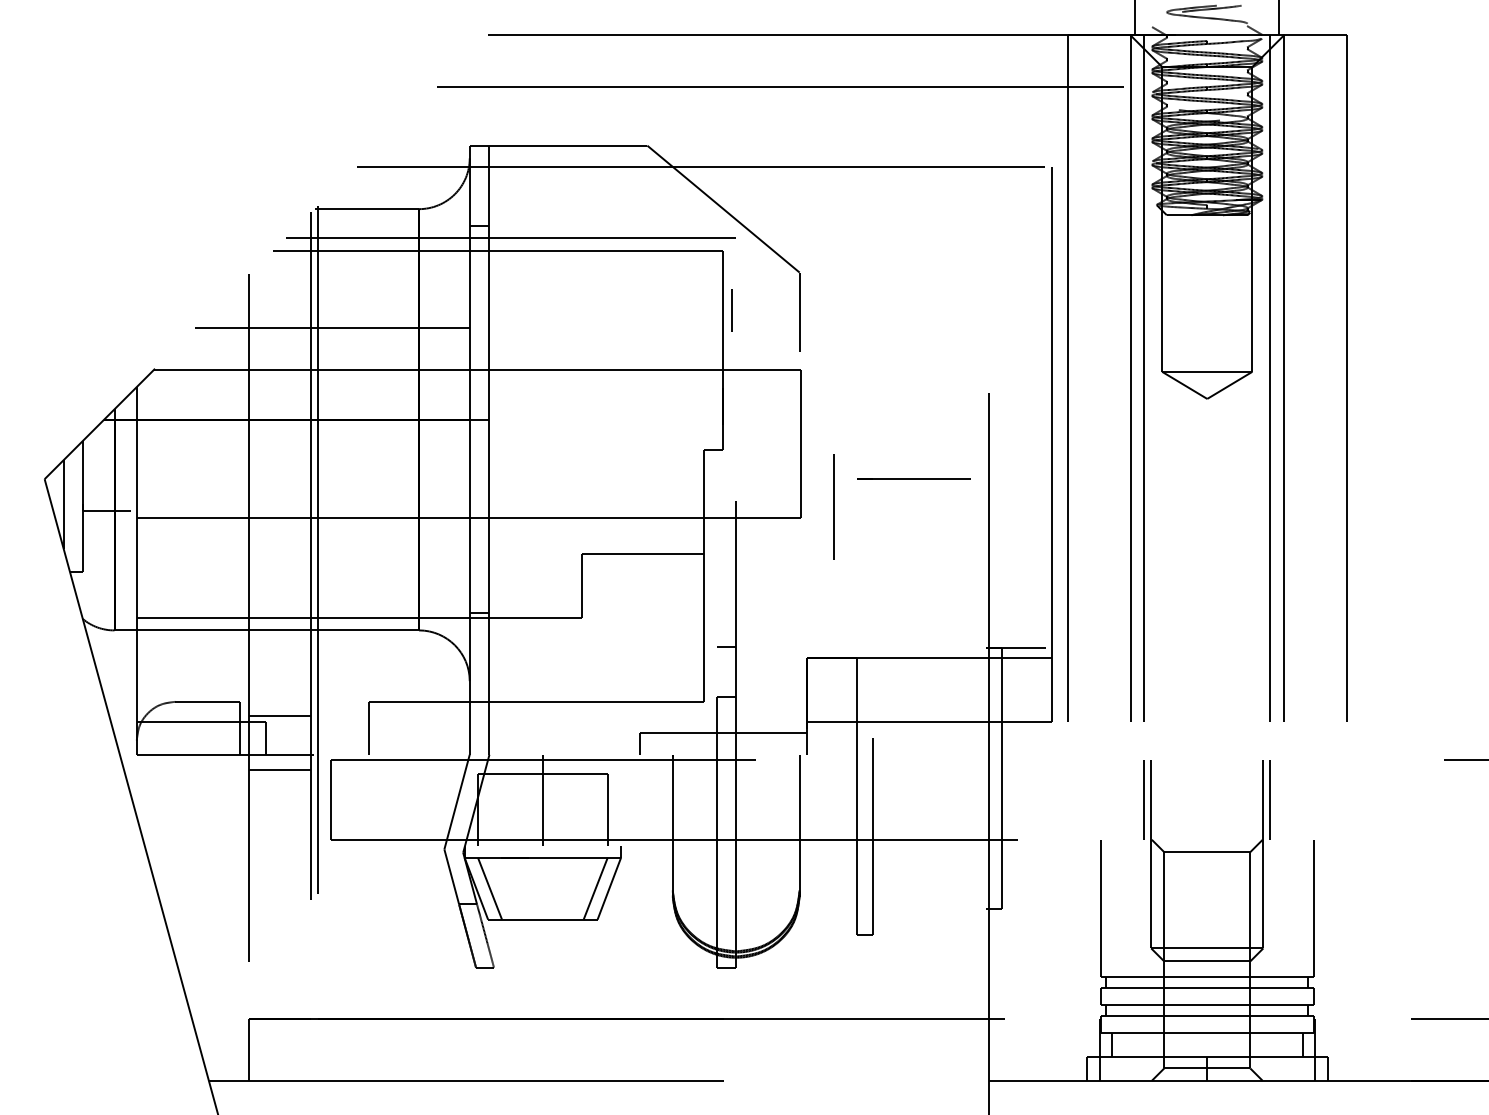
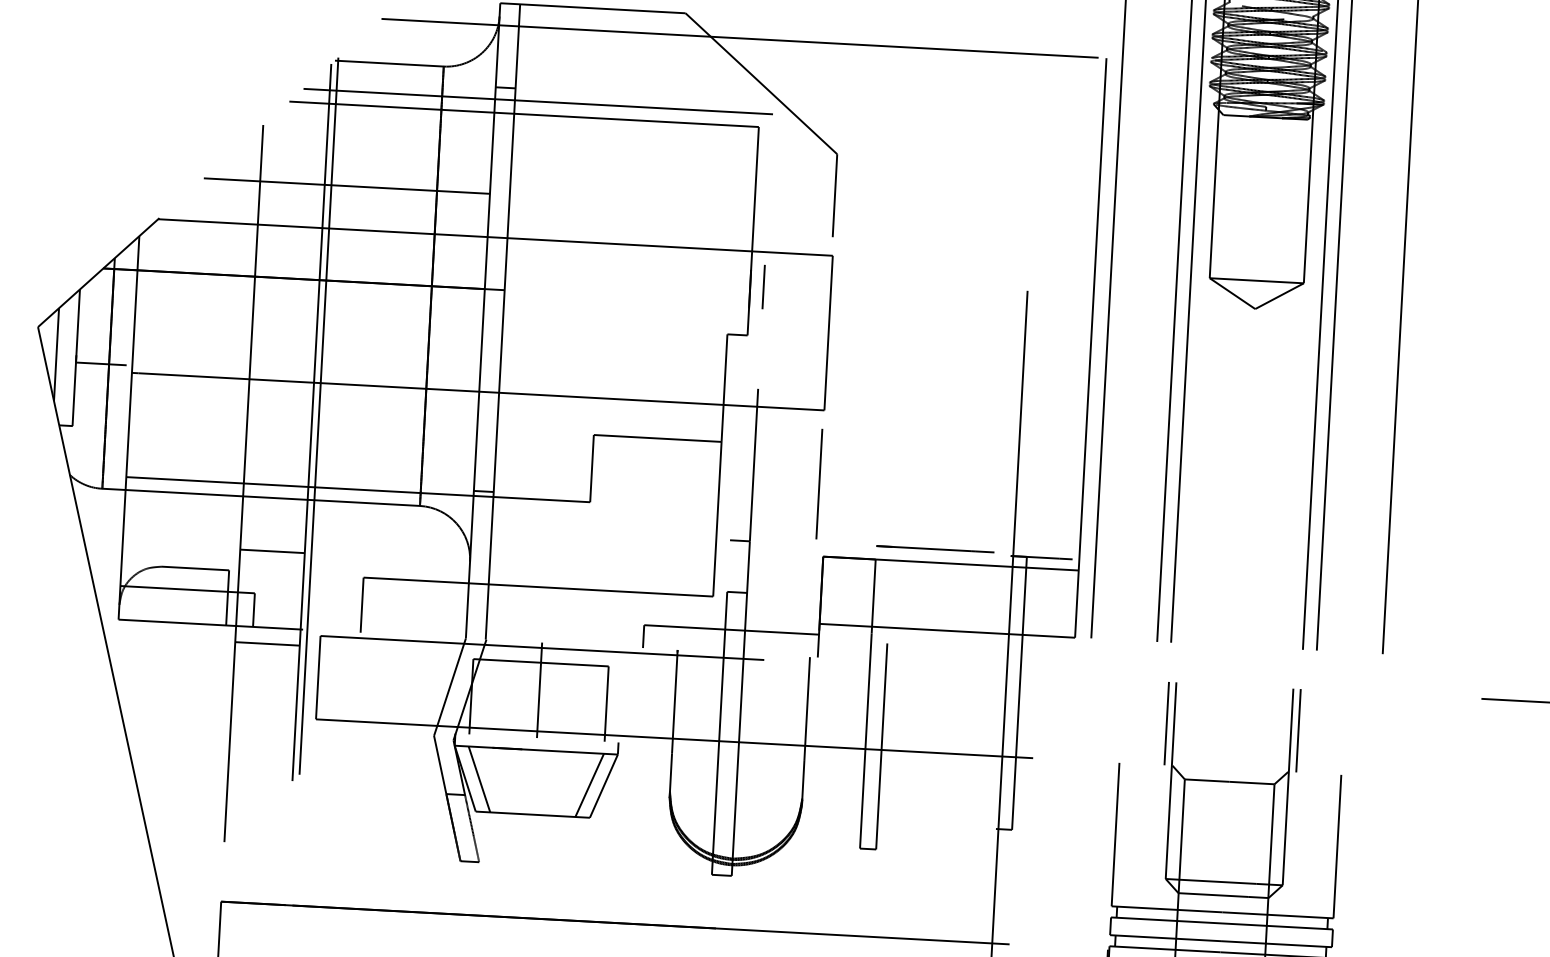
line: (731, 310) -> (762, 287), moved
line: (913, 478) -> (934, 548), moved
line: (833, 506) -> (819, 483), moved
line: (280, 716) -> (272, 551), moved

